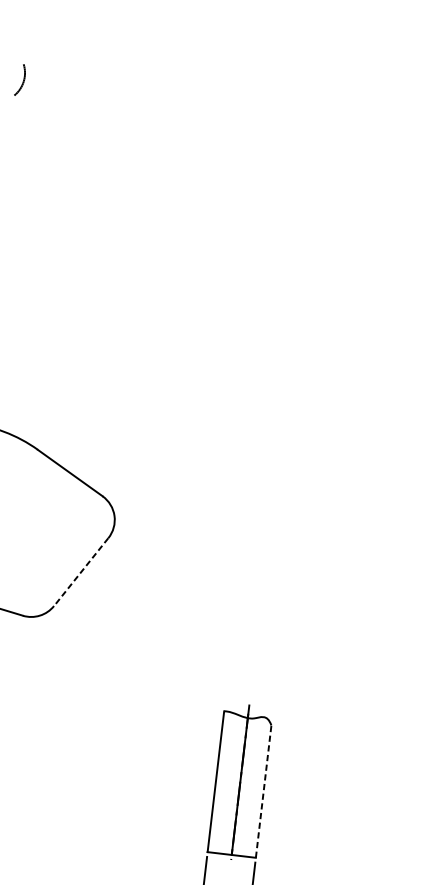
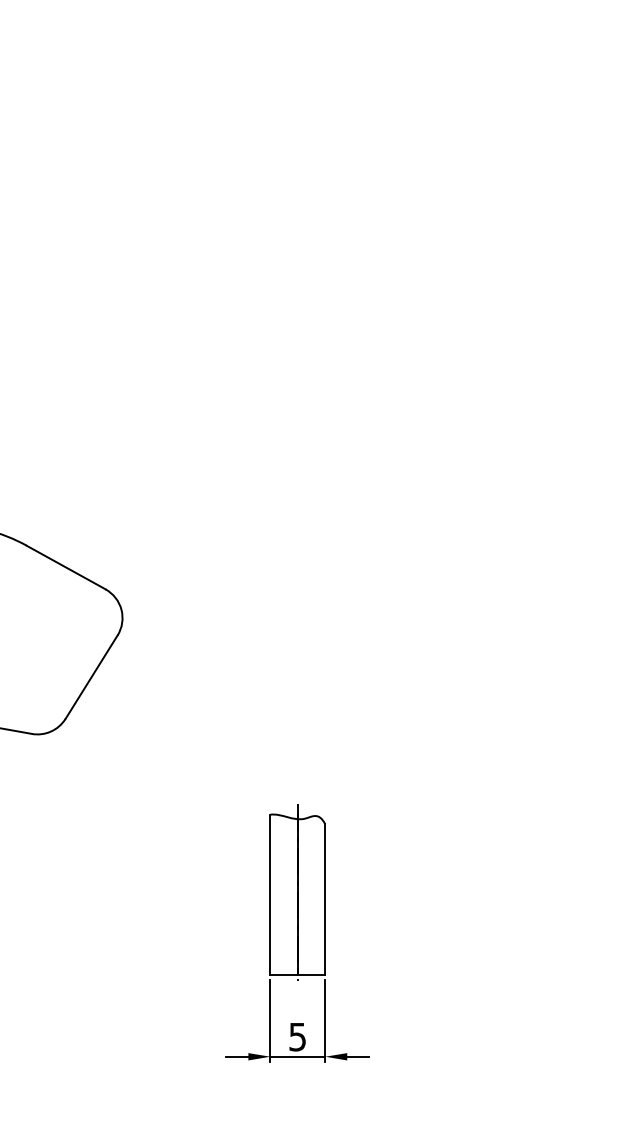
line: (81, 572) -> (91, 677), dashed -> solid
line: (263, 791) -> (325, 899), dashed -> solid

